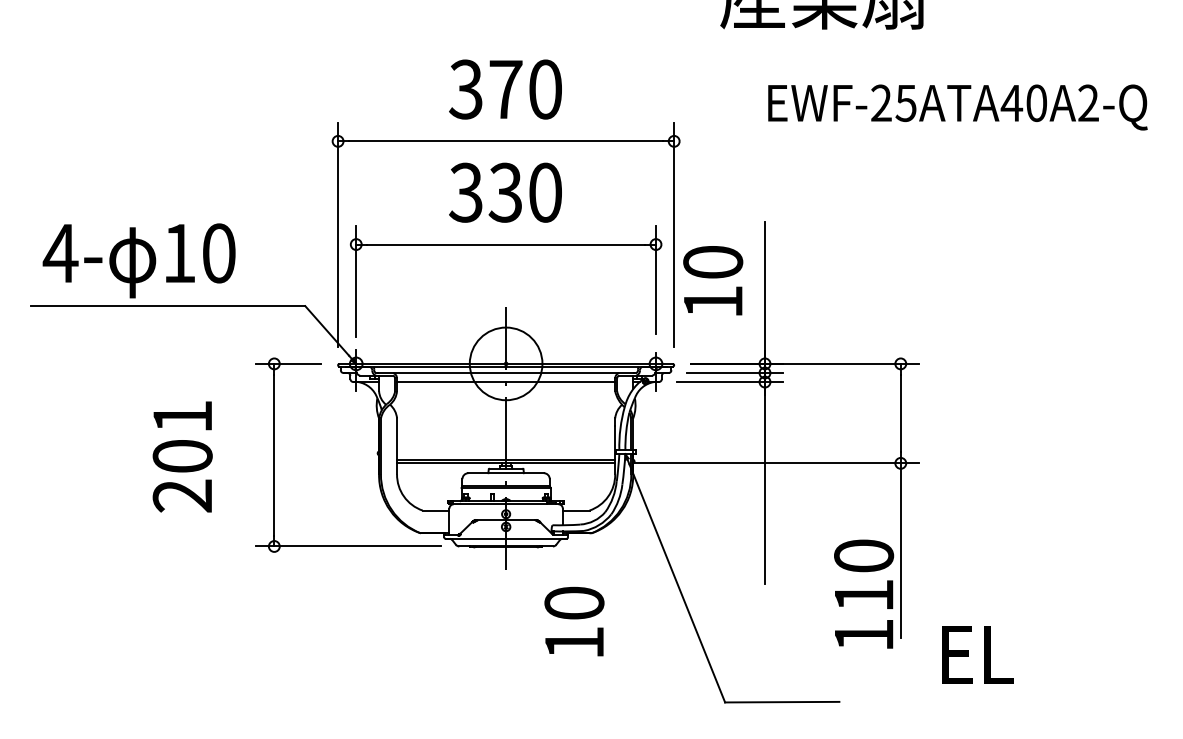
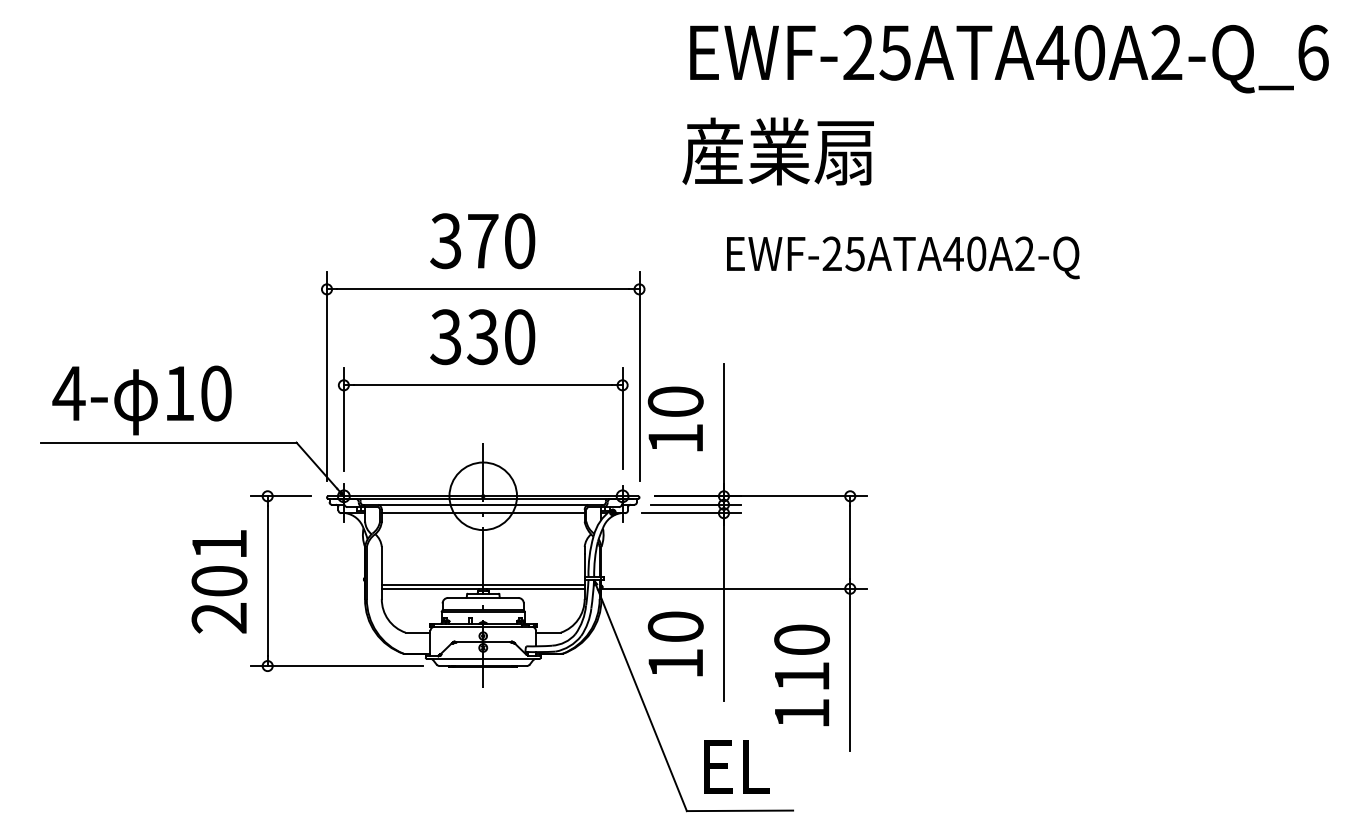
text: (182, 456) -> (219, 581), moved
text: (863, 594) -> (801, 675), moved
text: (574, 621) -> (675, 643), moved
text: (977, 654) -> (736, 766), moved

